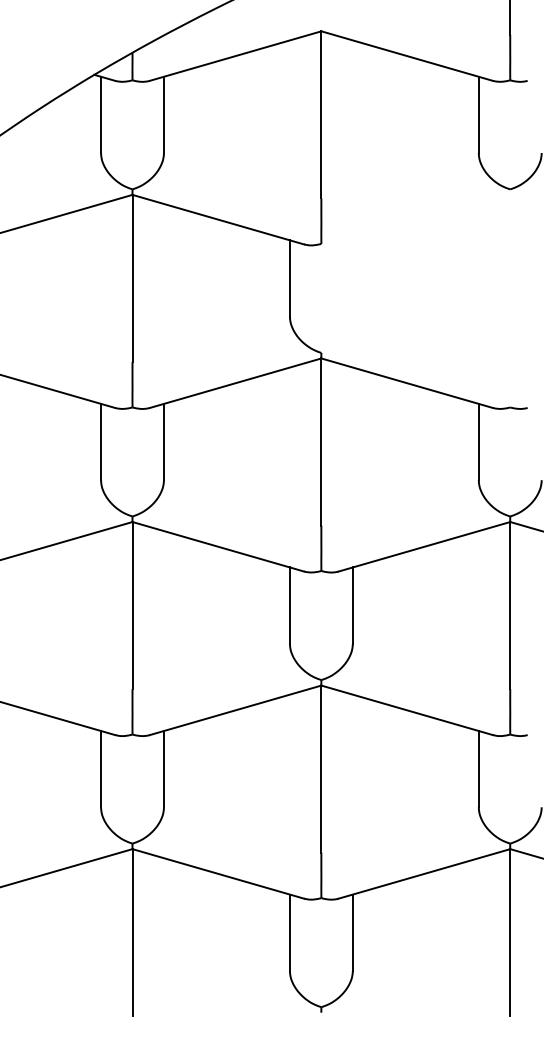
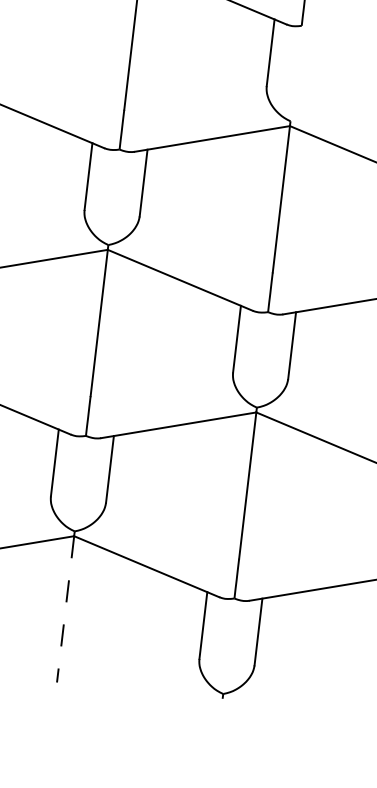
line: (132, 932) -> (65, 609), solid -> dashed

